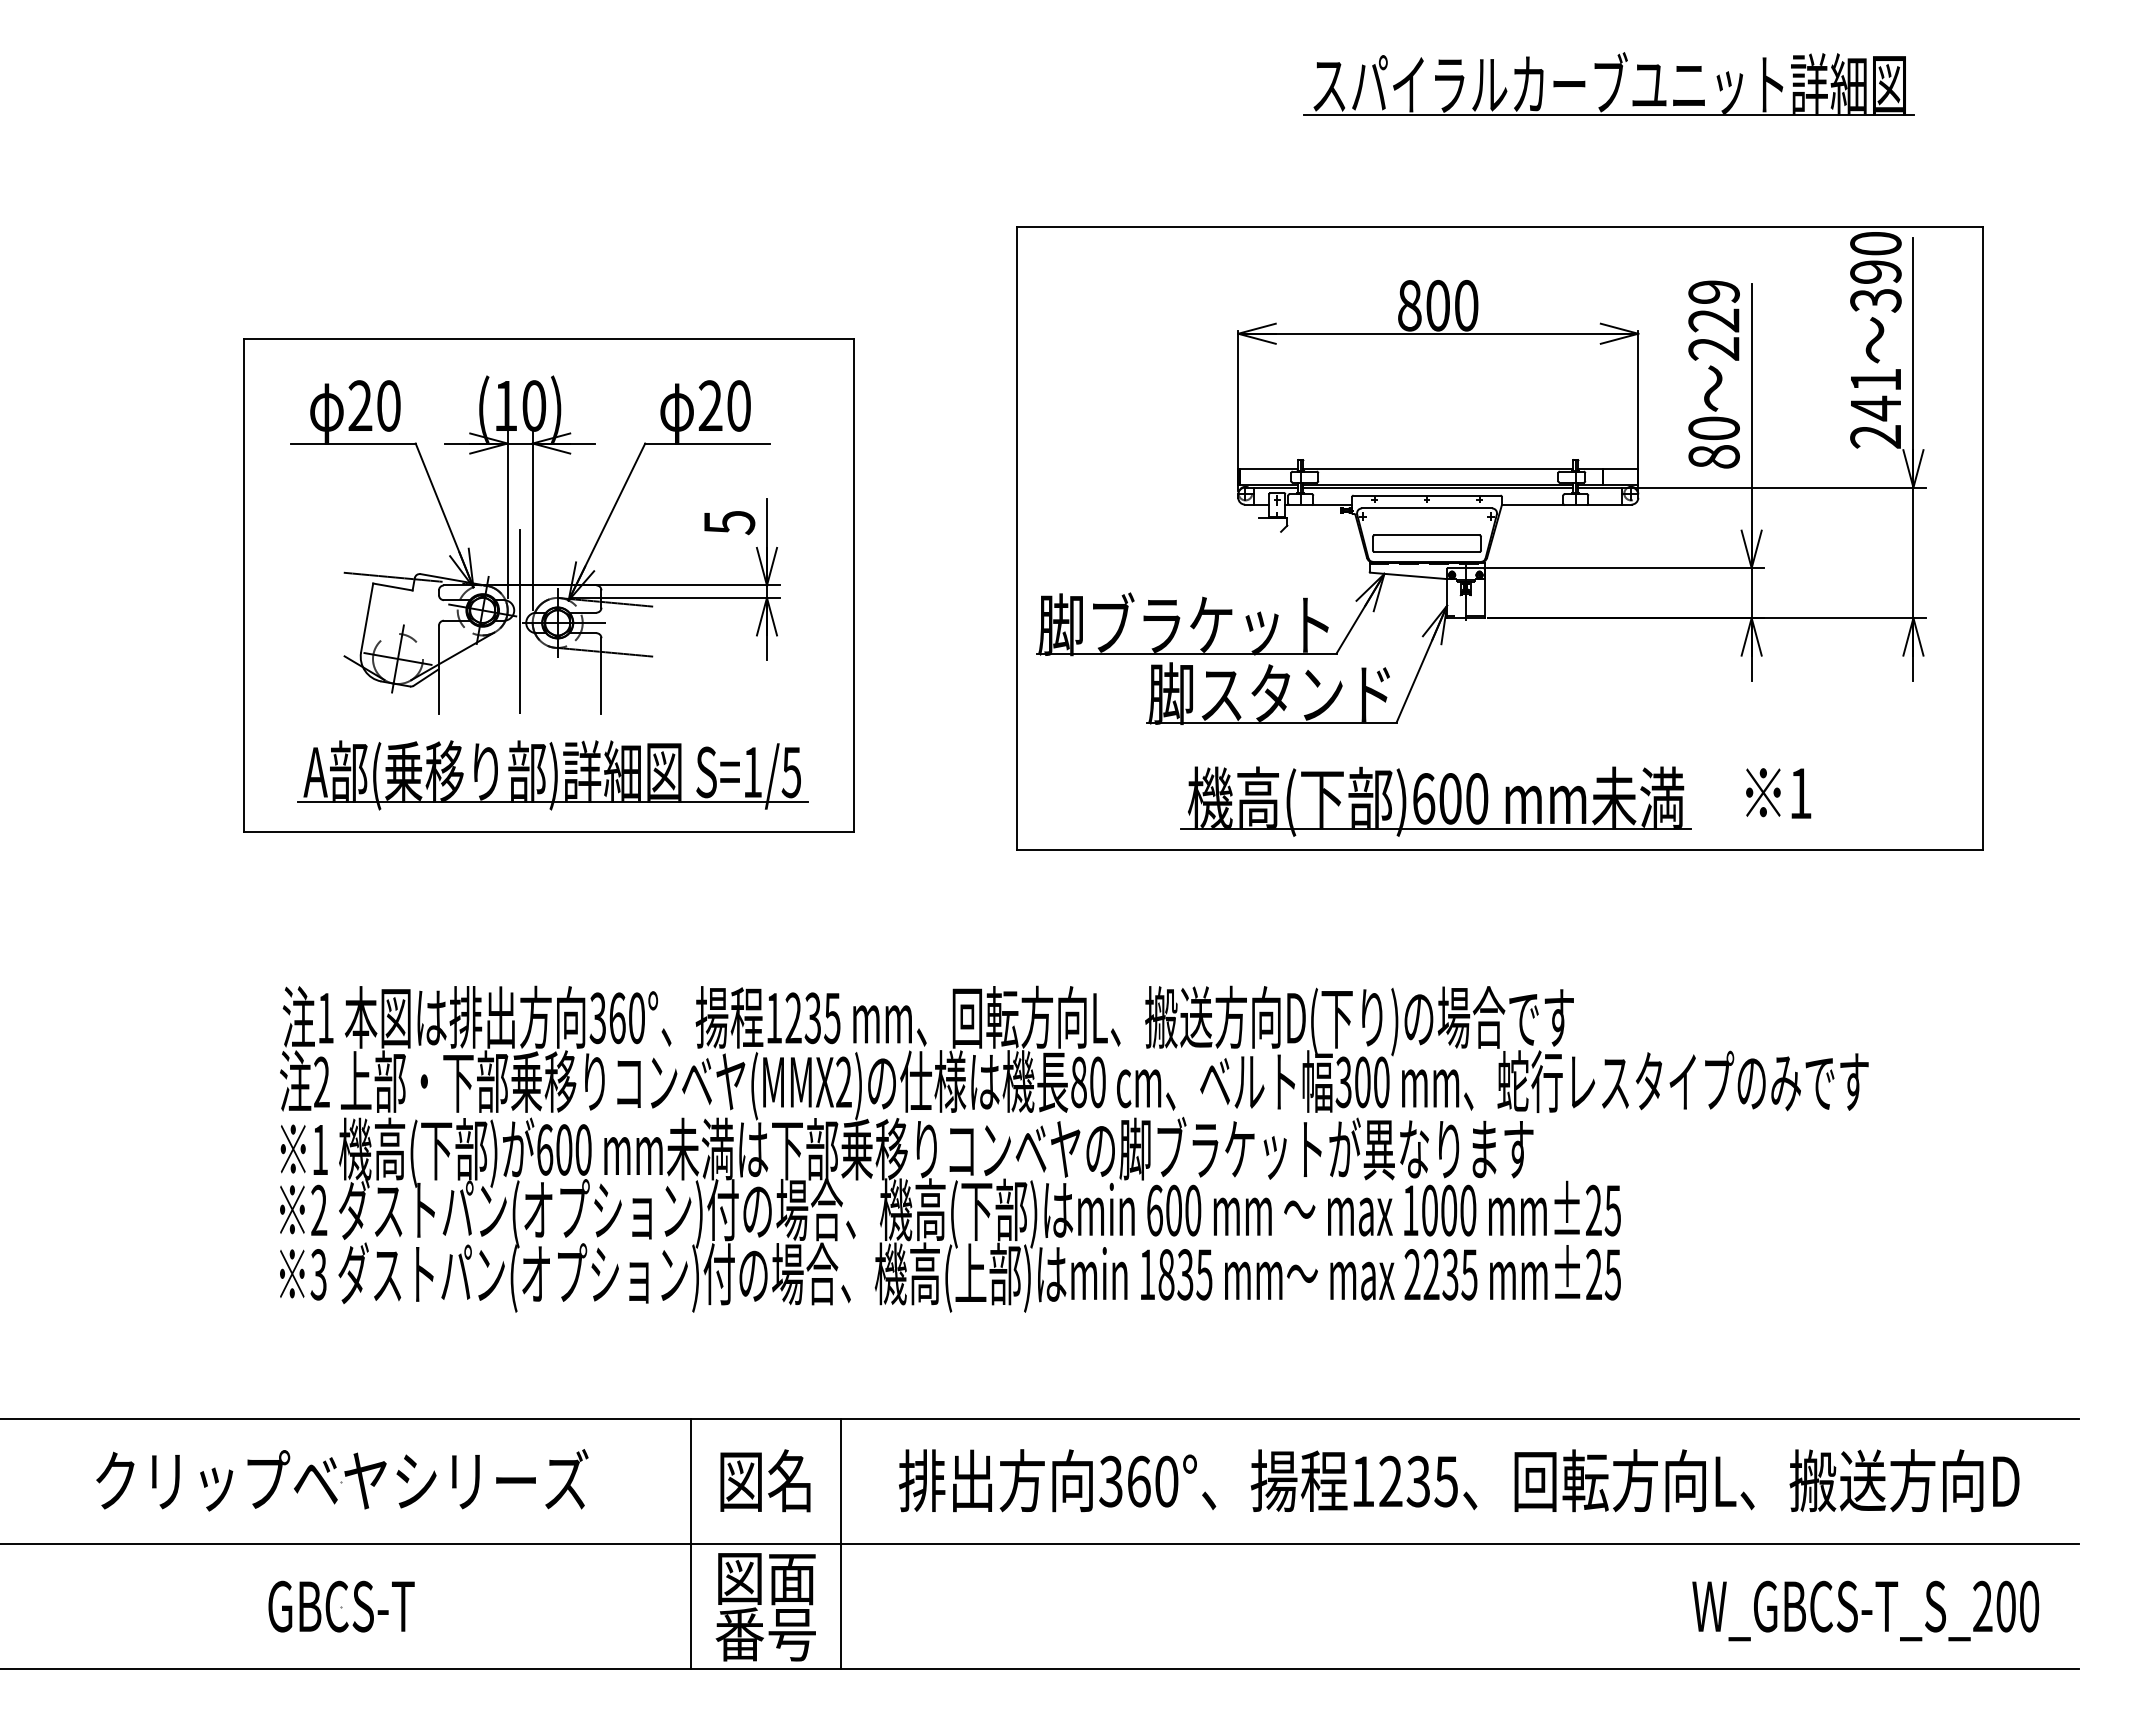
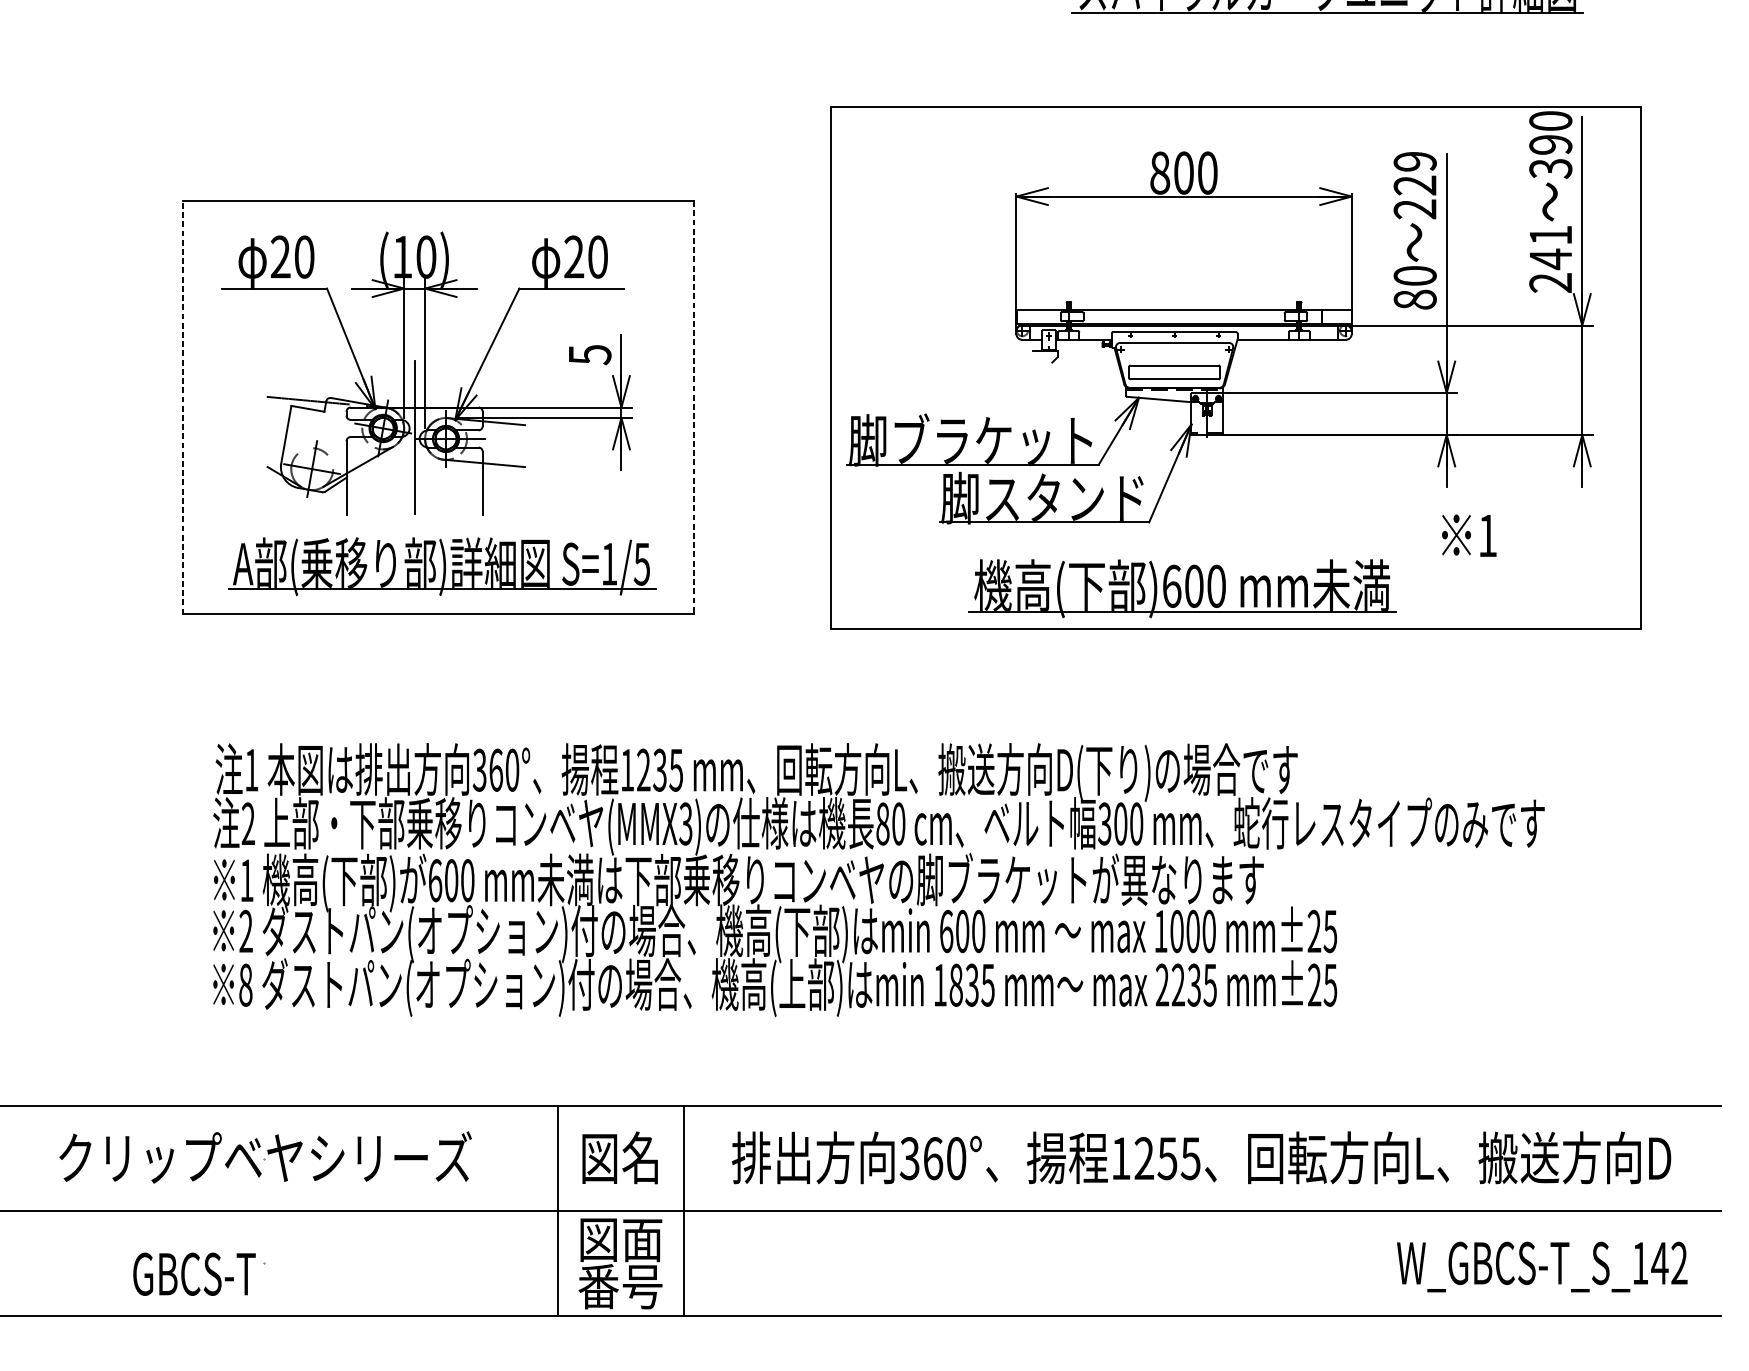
line: (243, 585) -> (182, 407), solid -> dashed
line: (853, 585) -> (693, 407), solid -> dashed
text: (1778, 793) -> (1469, 535), moved
text: (843, 1082) -> (685, 824), (MMX2) -> (MMX3)
text: (318, 1274) -> (245, 985), 3 -> 8
text: (1417, 1480) -> (1166, 1157), 1235 -> 1255
text: (341, 1606) -> (194, 1274), moved
text: (2006, 1606) -> (1660, 1263), W_GBCS-T_S_200 -> W_GBCS-T_S_142

